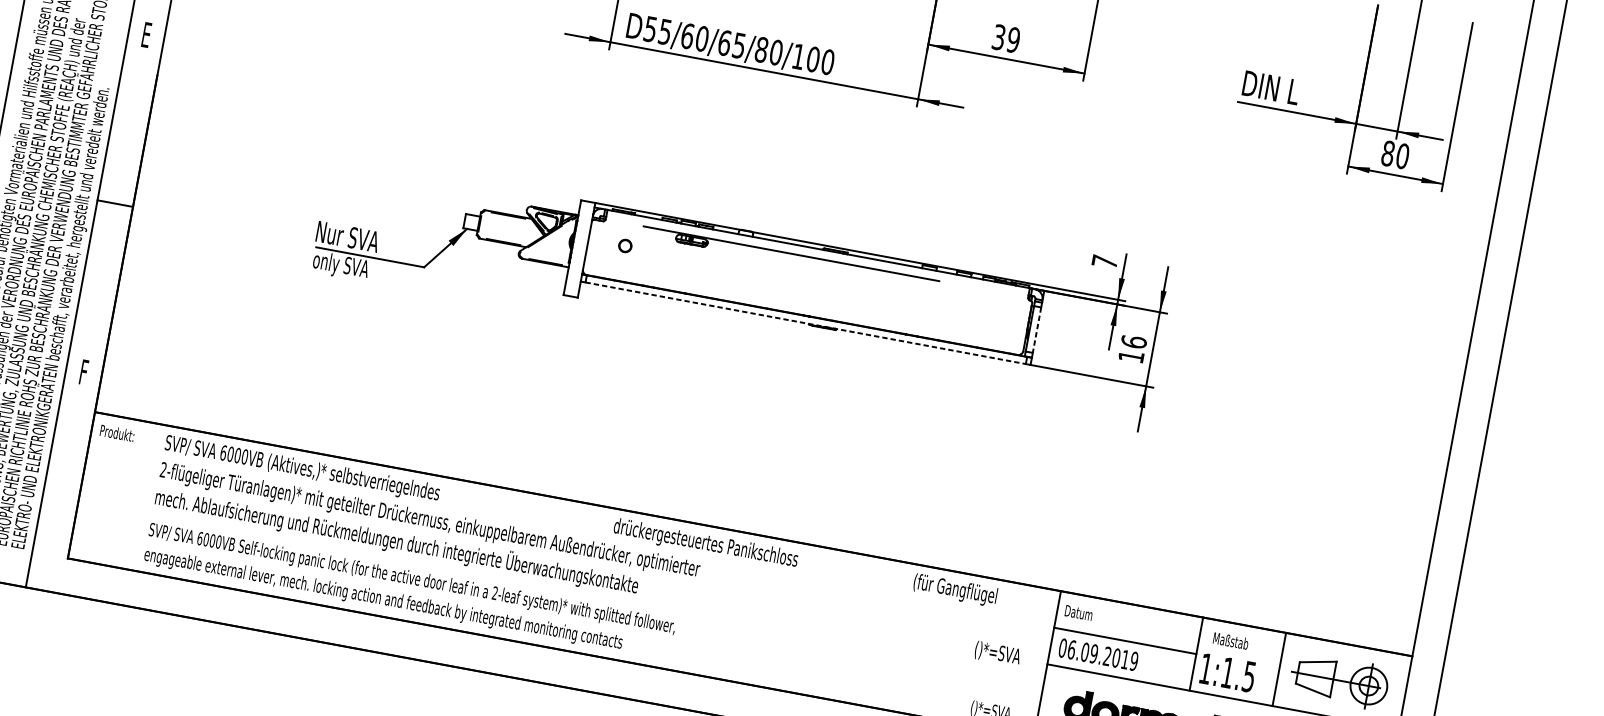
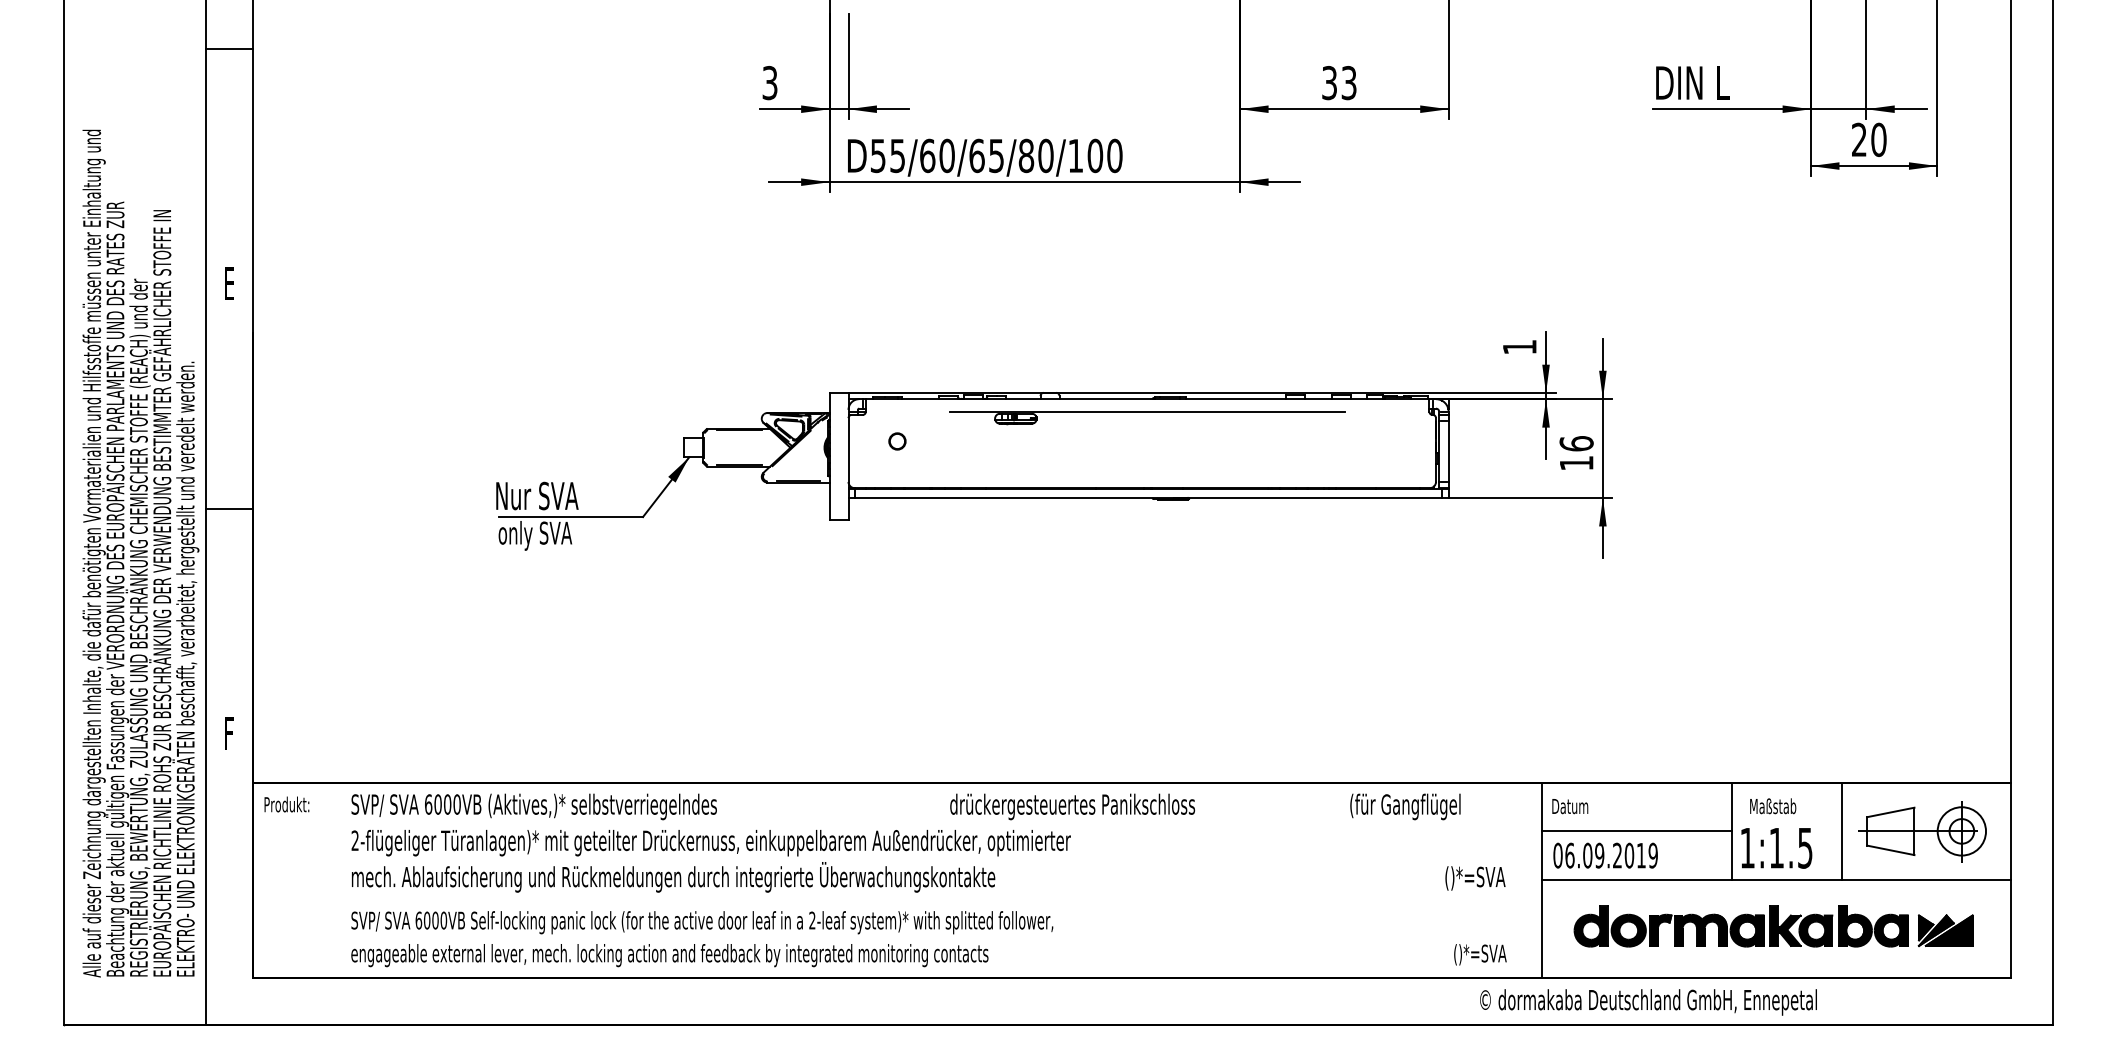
text: (1013, 40) -> (1348, 83), 39 -> 33
text: (1388, 153) -> (1859, 139), 80 -> 20
part: (790, 258) -> (1147, 418), moved
text: (1104, 261) -> (1519, 347), 7 -> 1
line: (805, 323) -> (1148, 498), dashed -> solid
line: (1036, 330) -> (1448, 452), dashed -> solid

